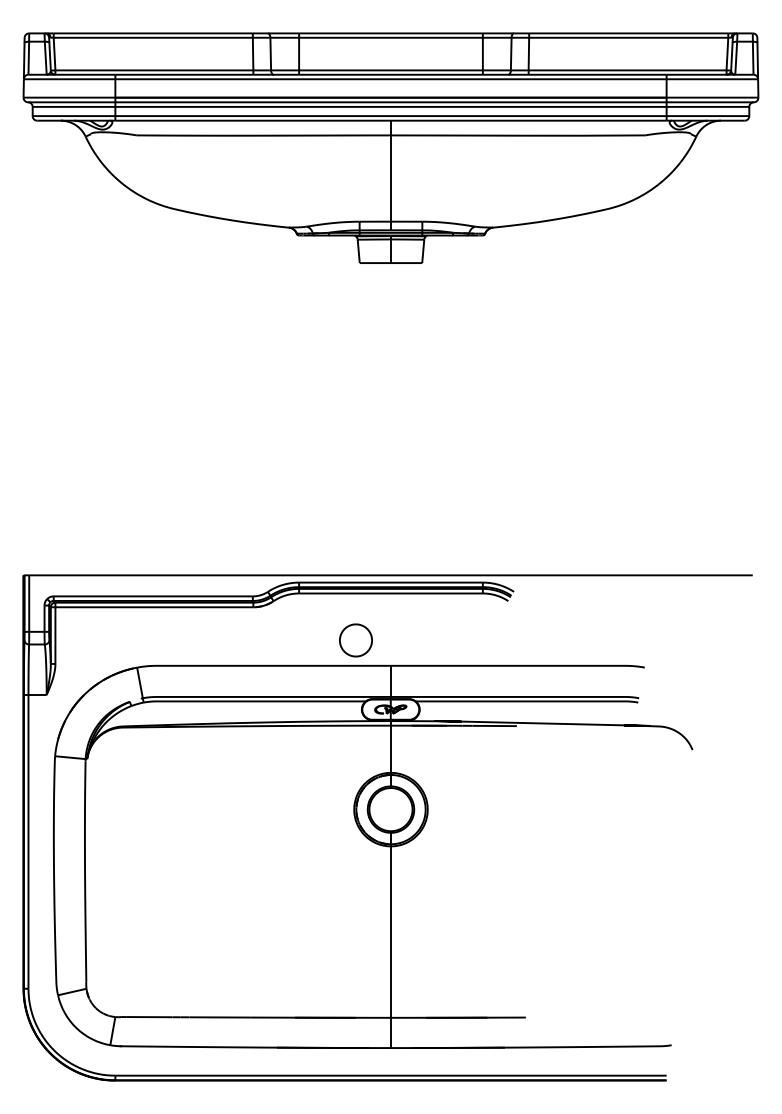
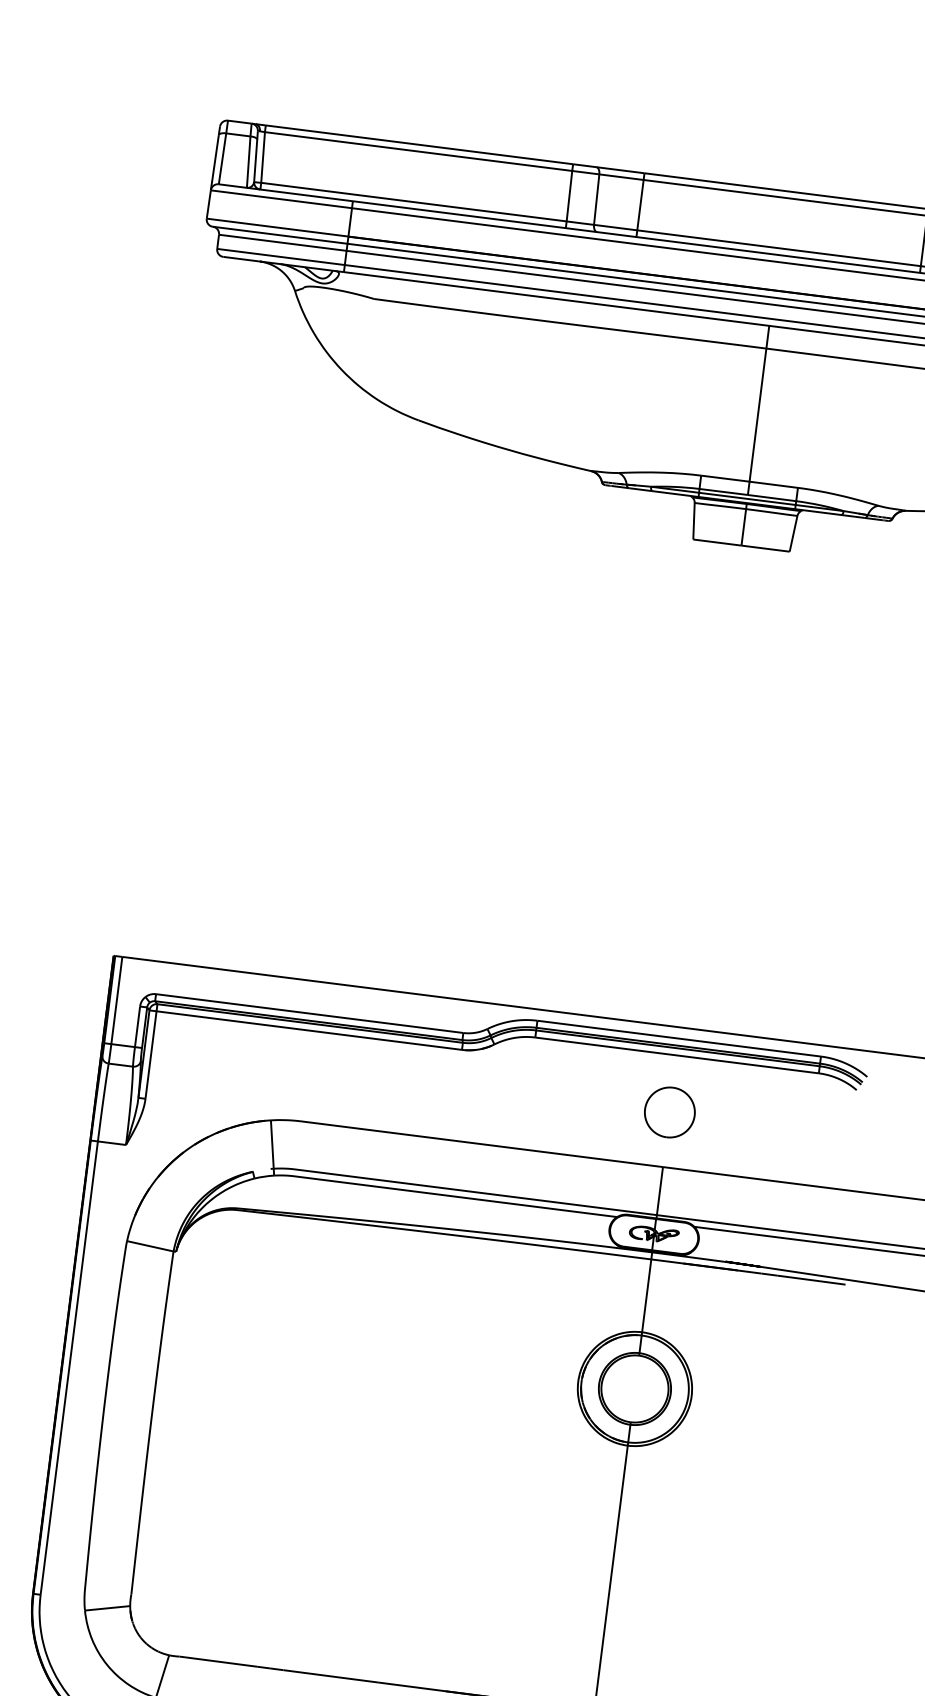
part: (355, 640) -> (669, 1112), moved

